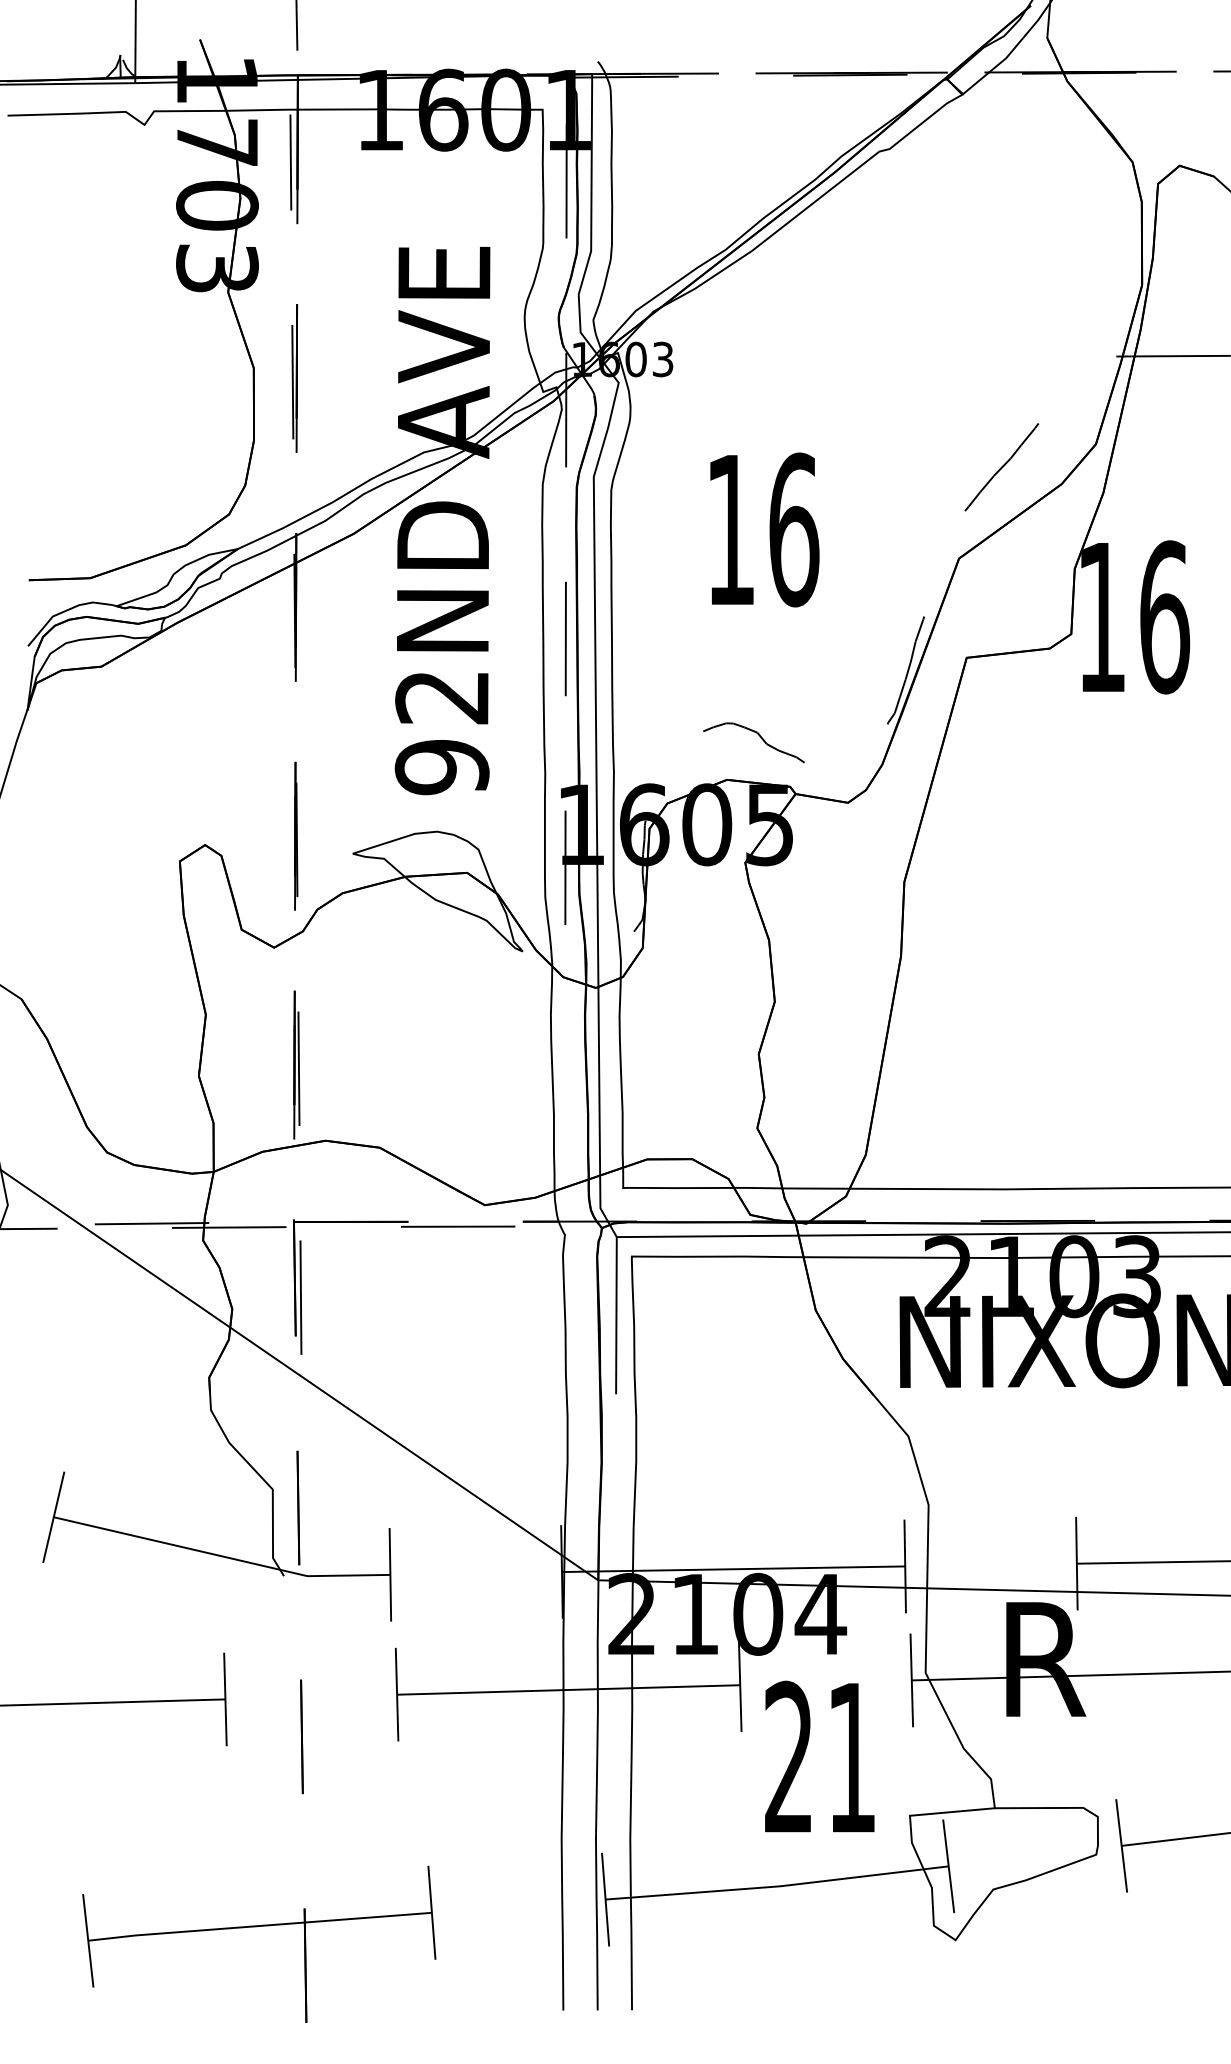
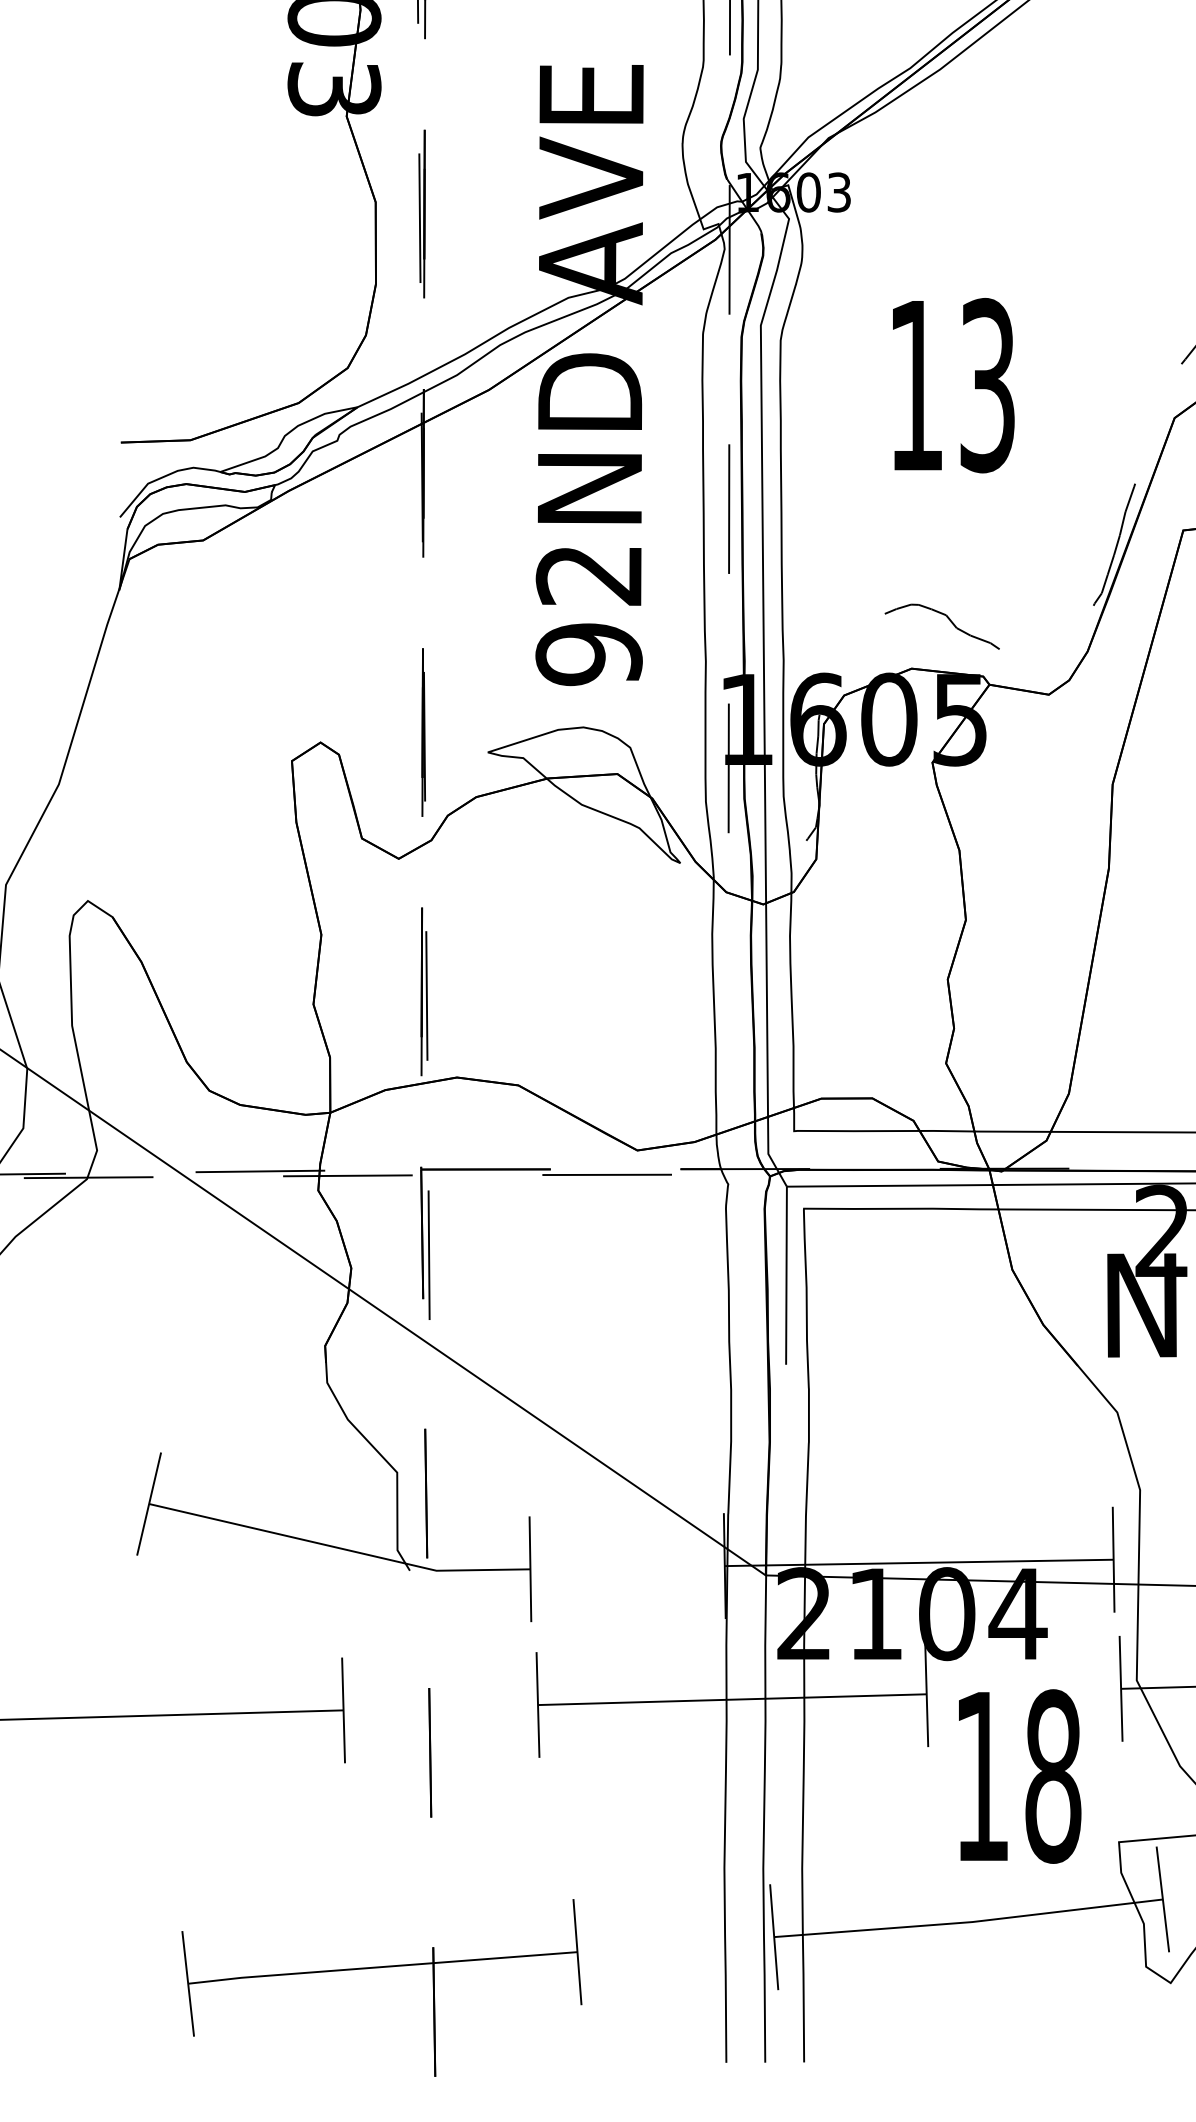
text: (794, 529) -> (988, 385), 16 -> 13
text: (820, 1757) -> (1017, 1776), 21 -> 18

